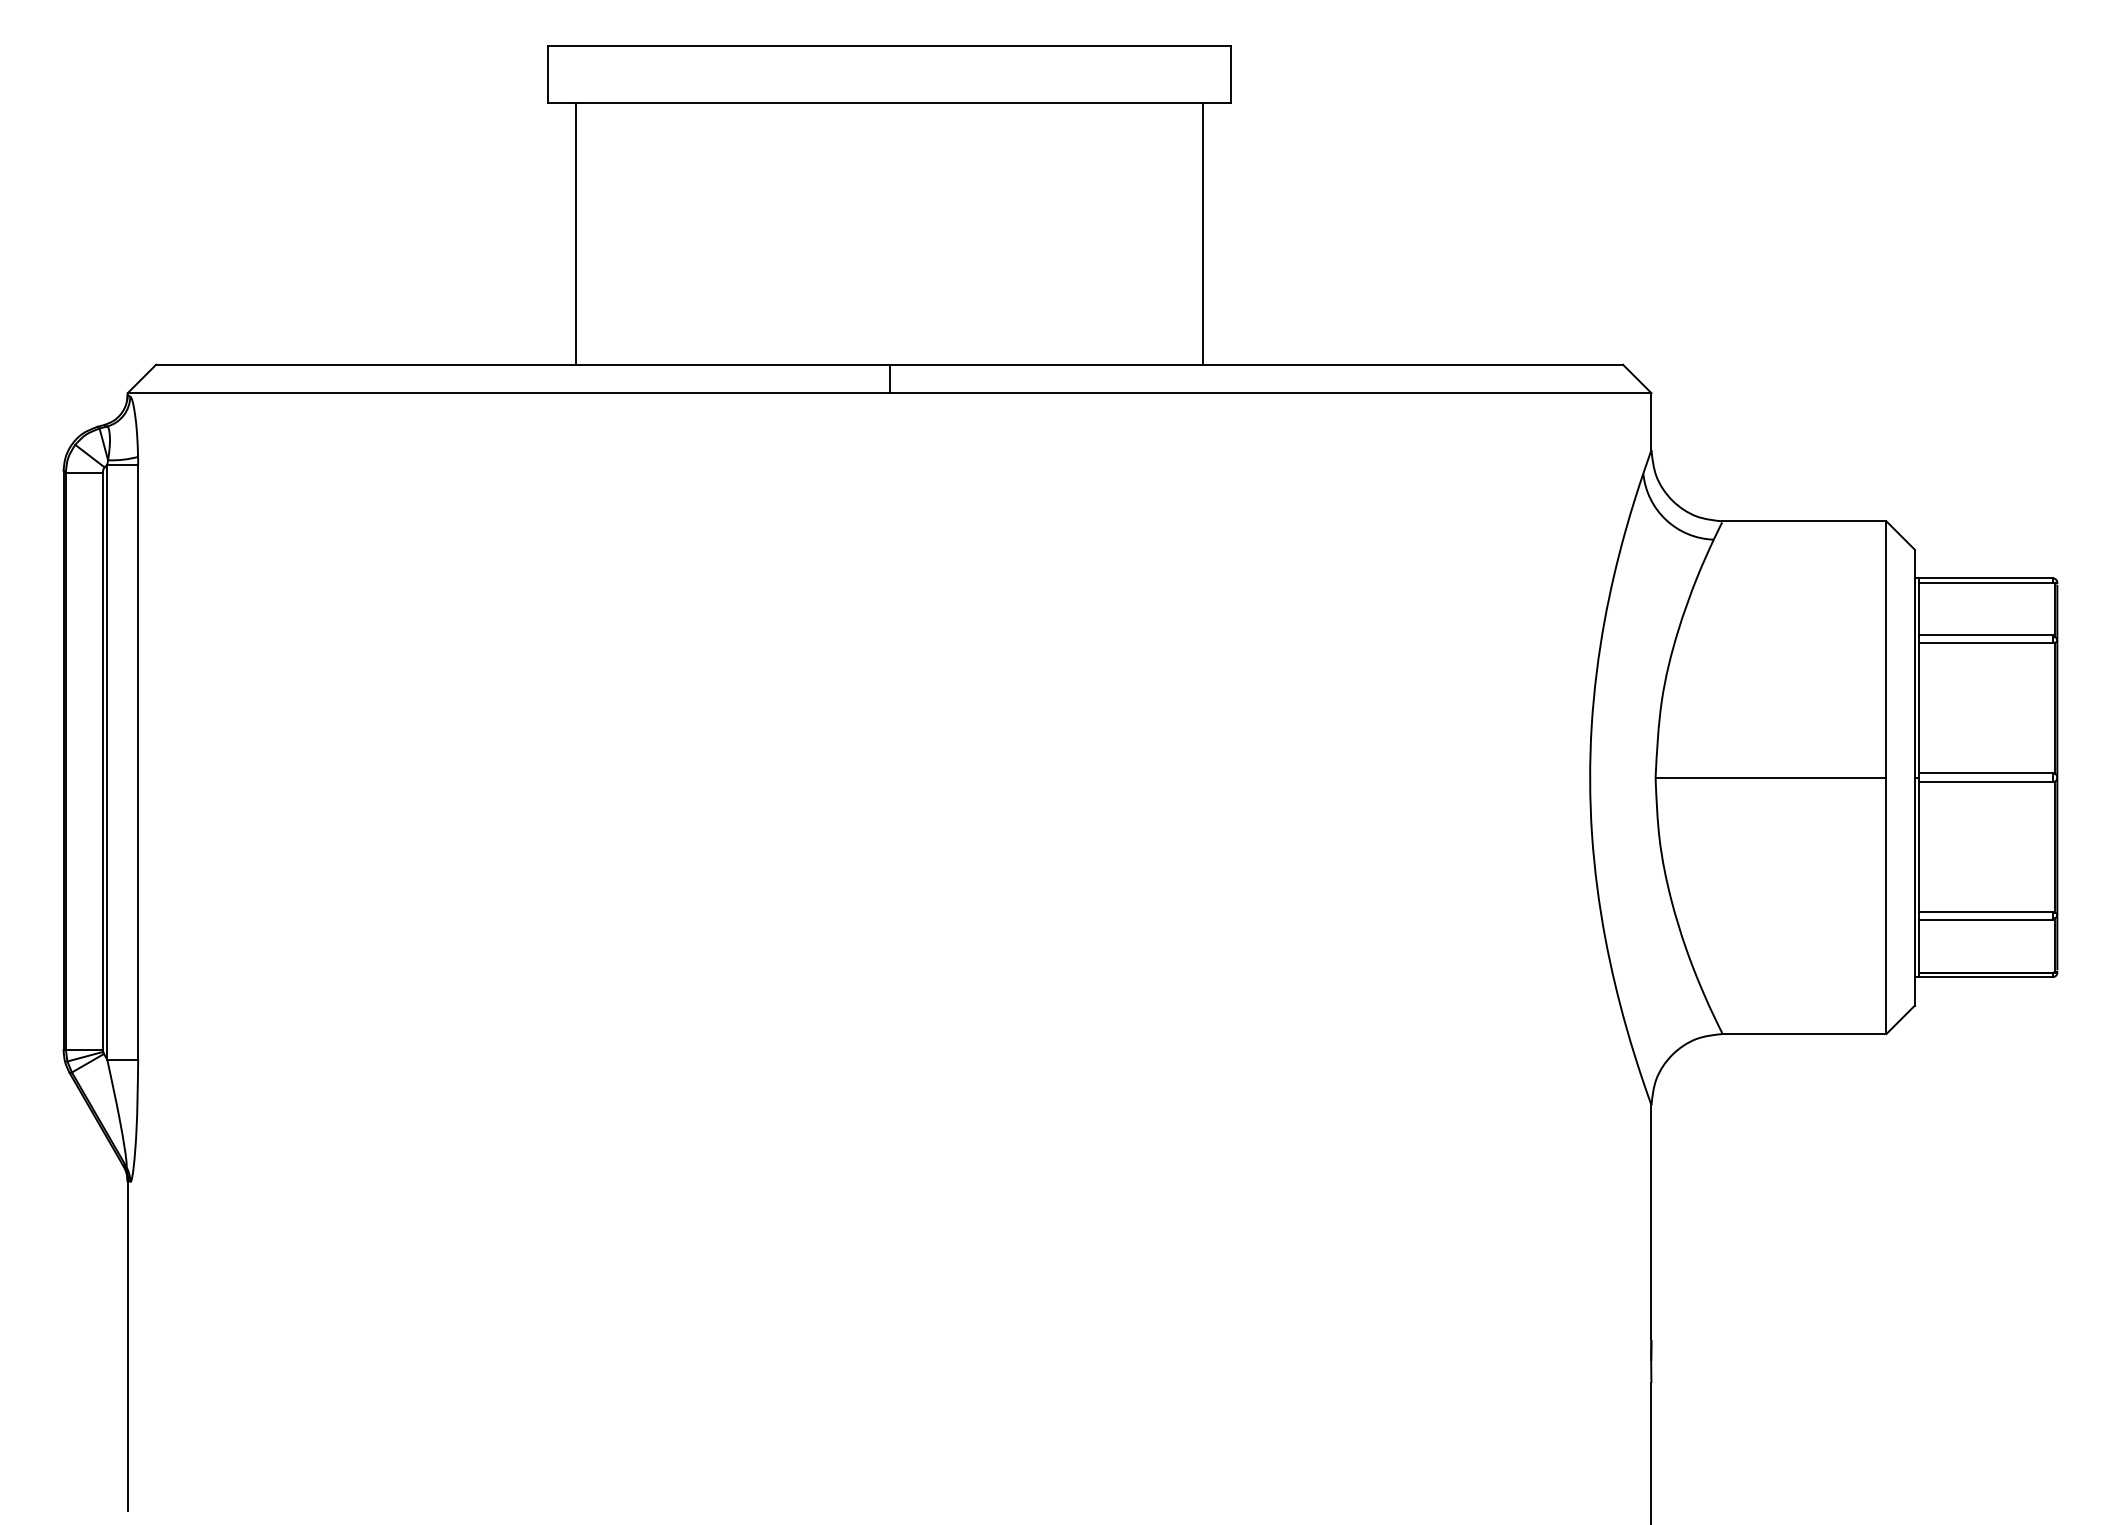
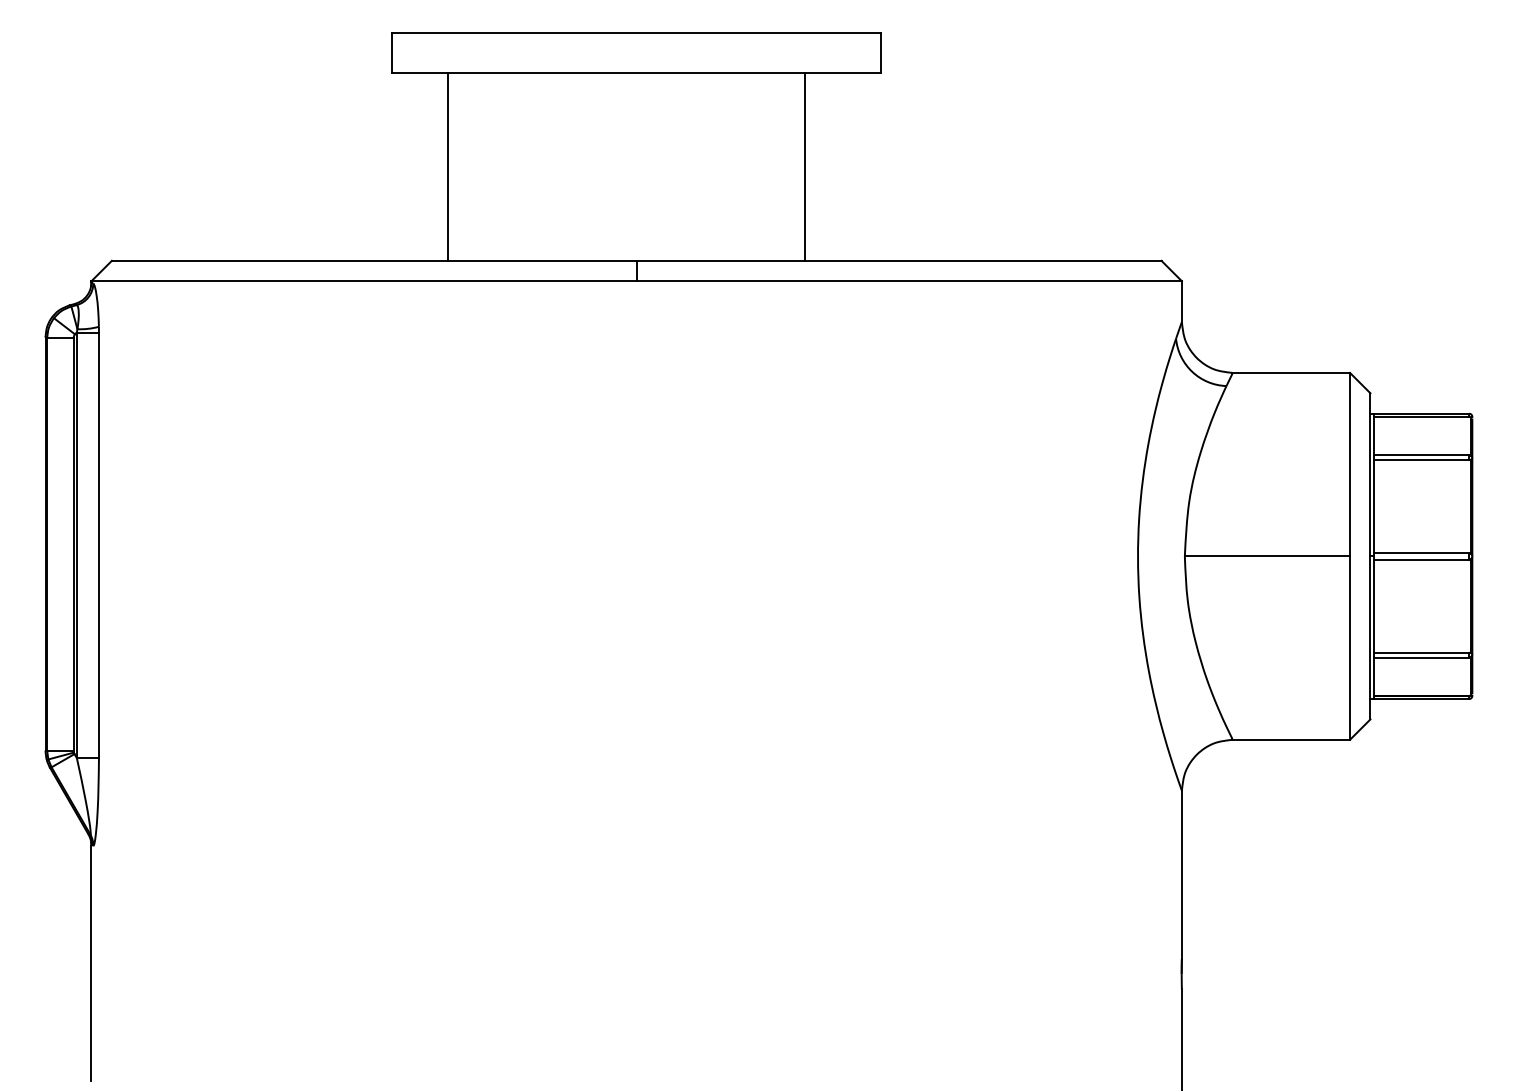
line: (576, 233) -> (448, 166), moved
line: (1202, 233) -> (804, 166), moved

